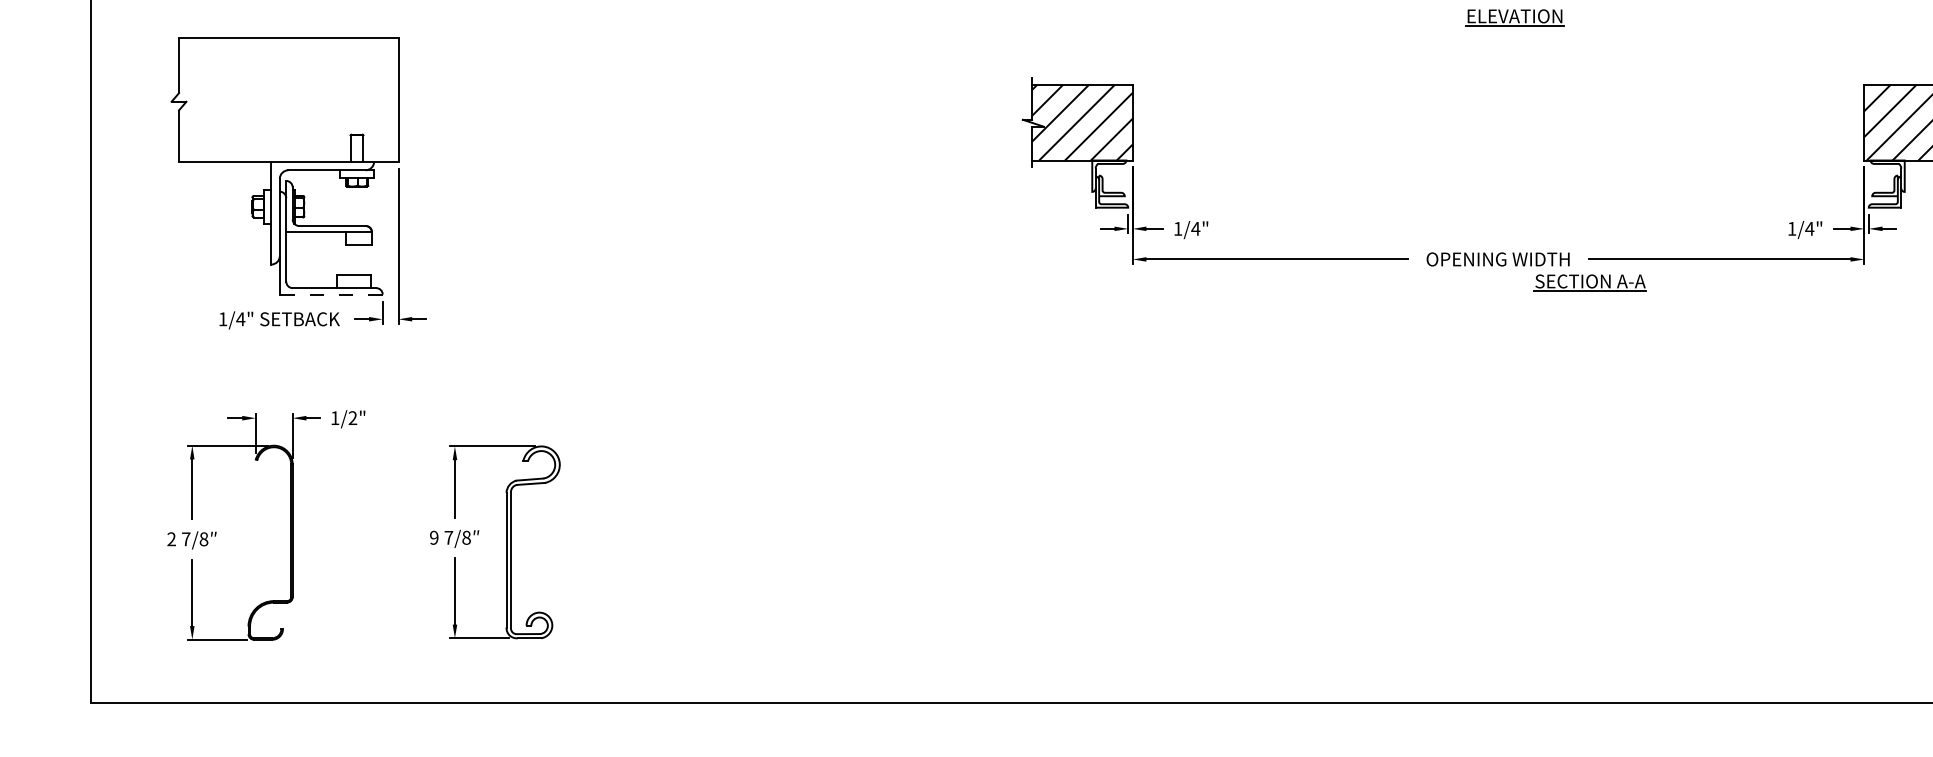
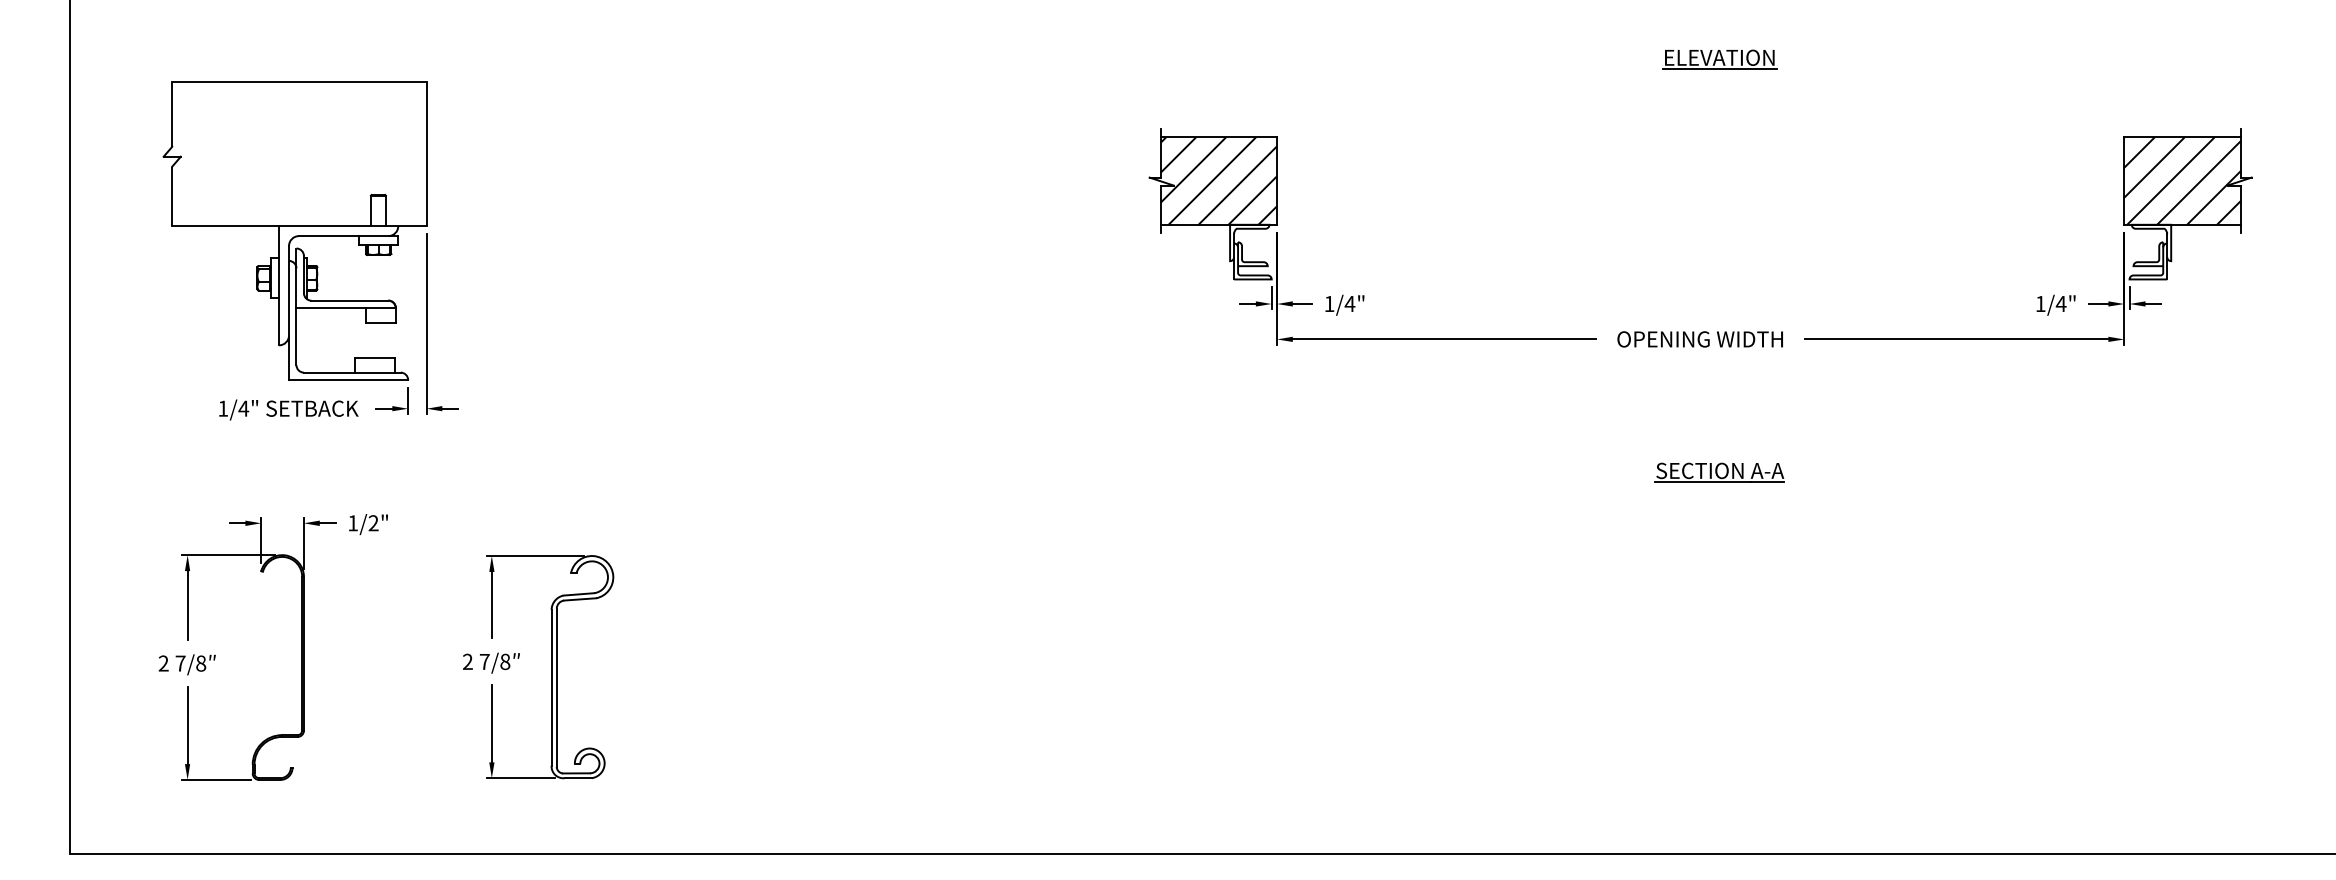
part: (1589, 282) -> (1719, 472), moved
line: (331, 294) -> (348, 380), dashed -> solid
text: (433, 538) -> (467, 662), 9 -> 2

